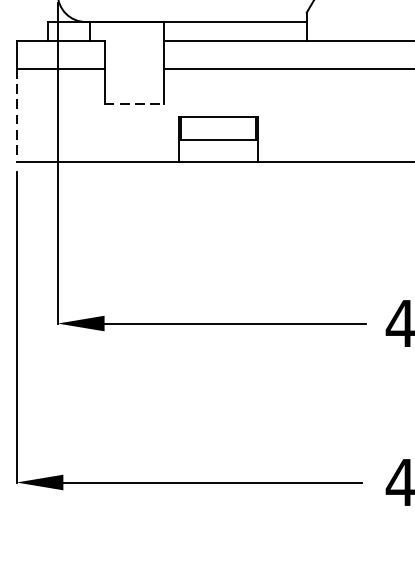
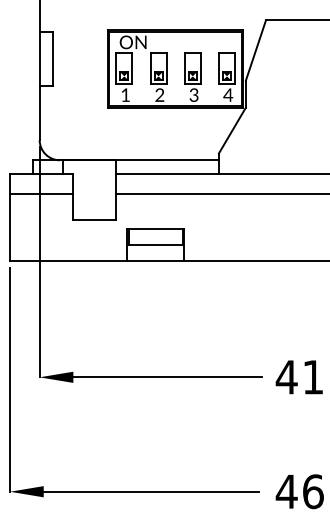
line: (133, 104) -> (94, 219), dashed -> solid
line: (17, 115) -> (10, 227), dashed -> solid

